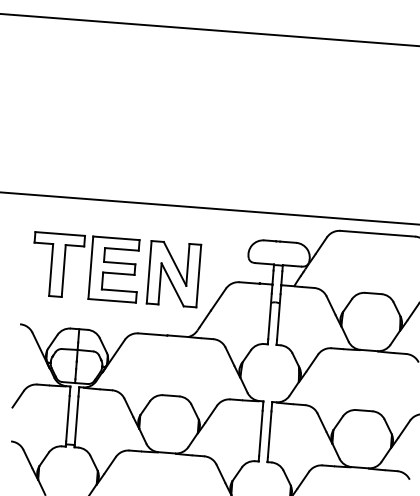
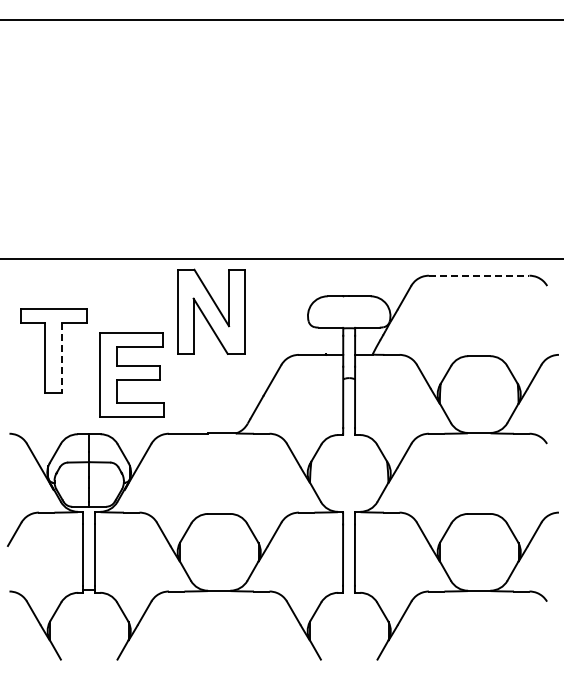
line: (378, 233) -> (479, 275), solid -> dashed
part: (113, 269) -> (131, 374), moved
line: (63, 270) -> (62, 357), solid -> dashed
part: (174, 273) -> (211, 311), moved

